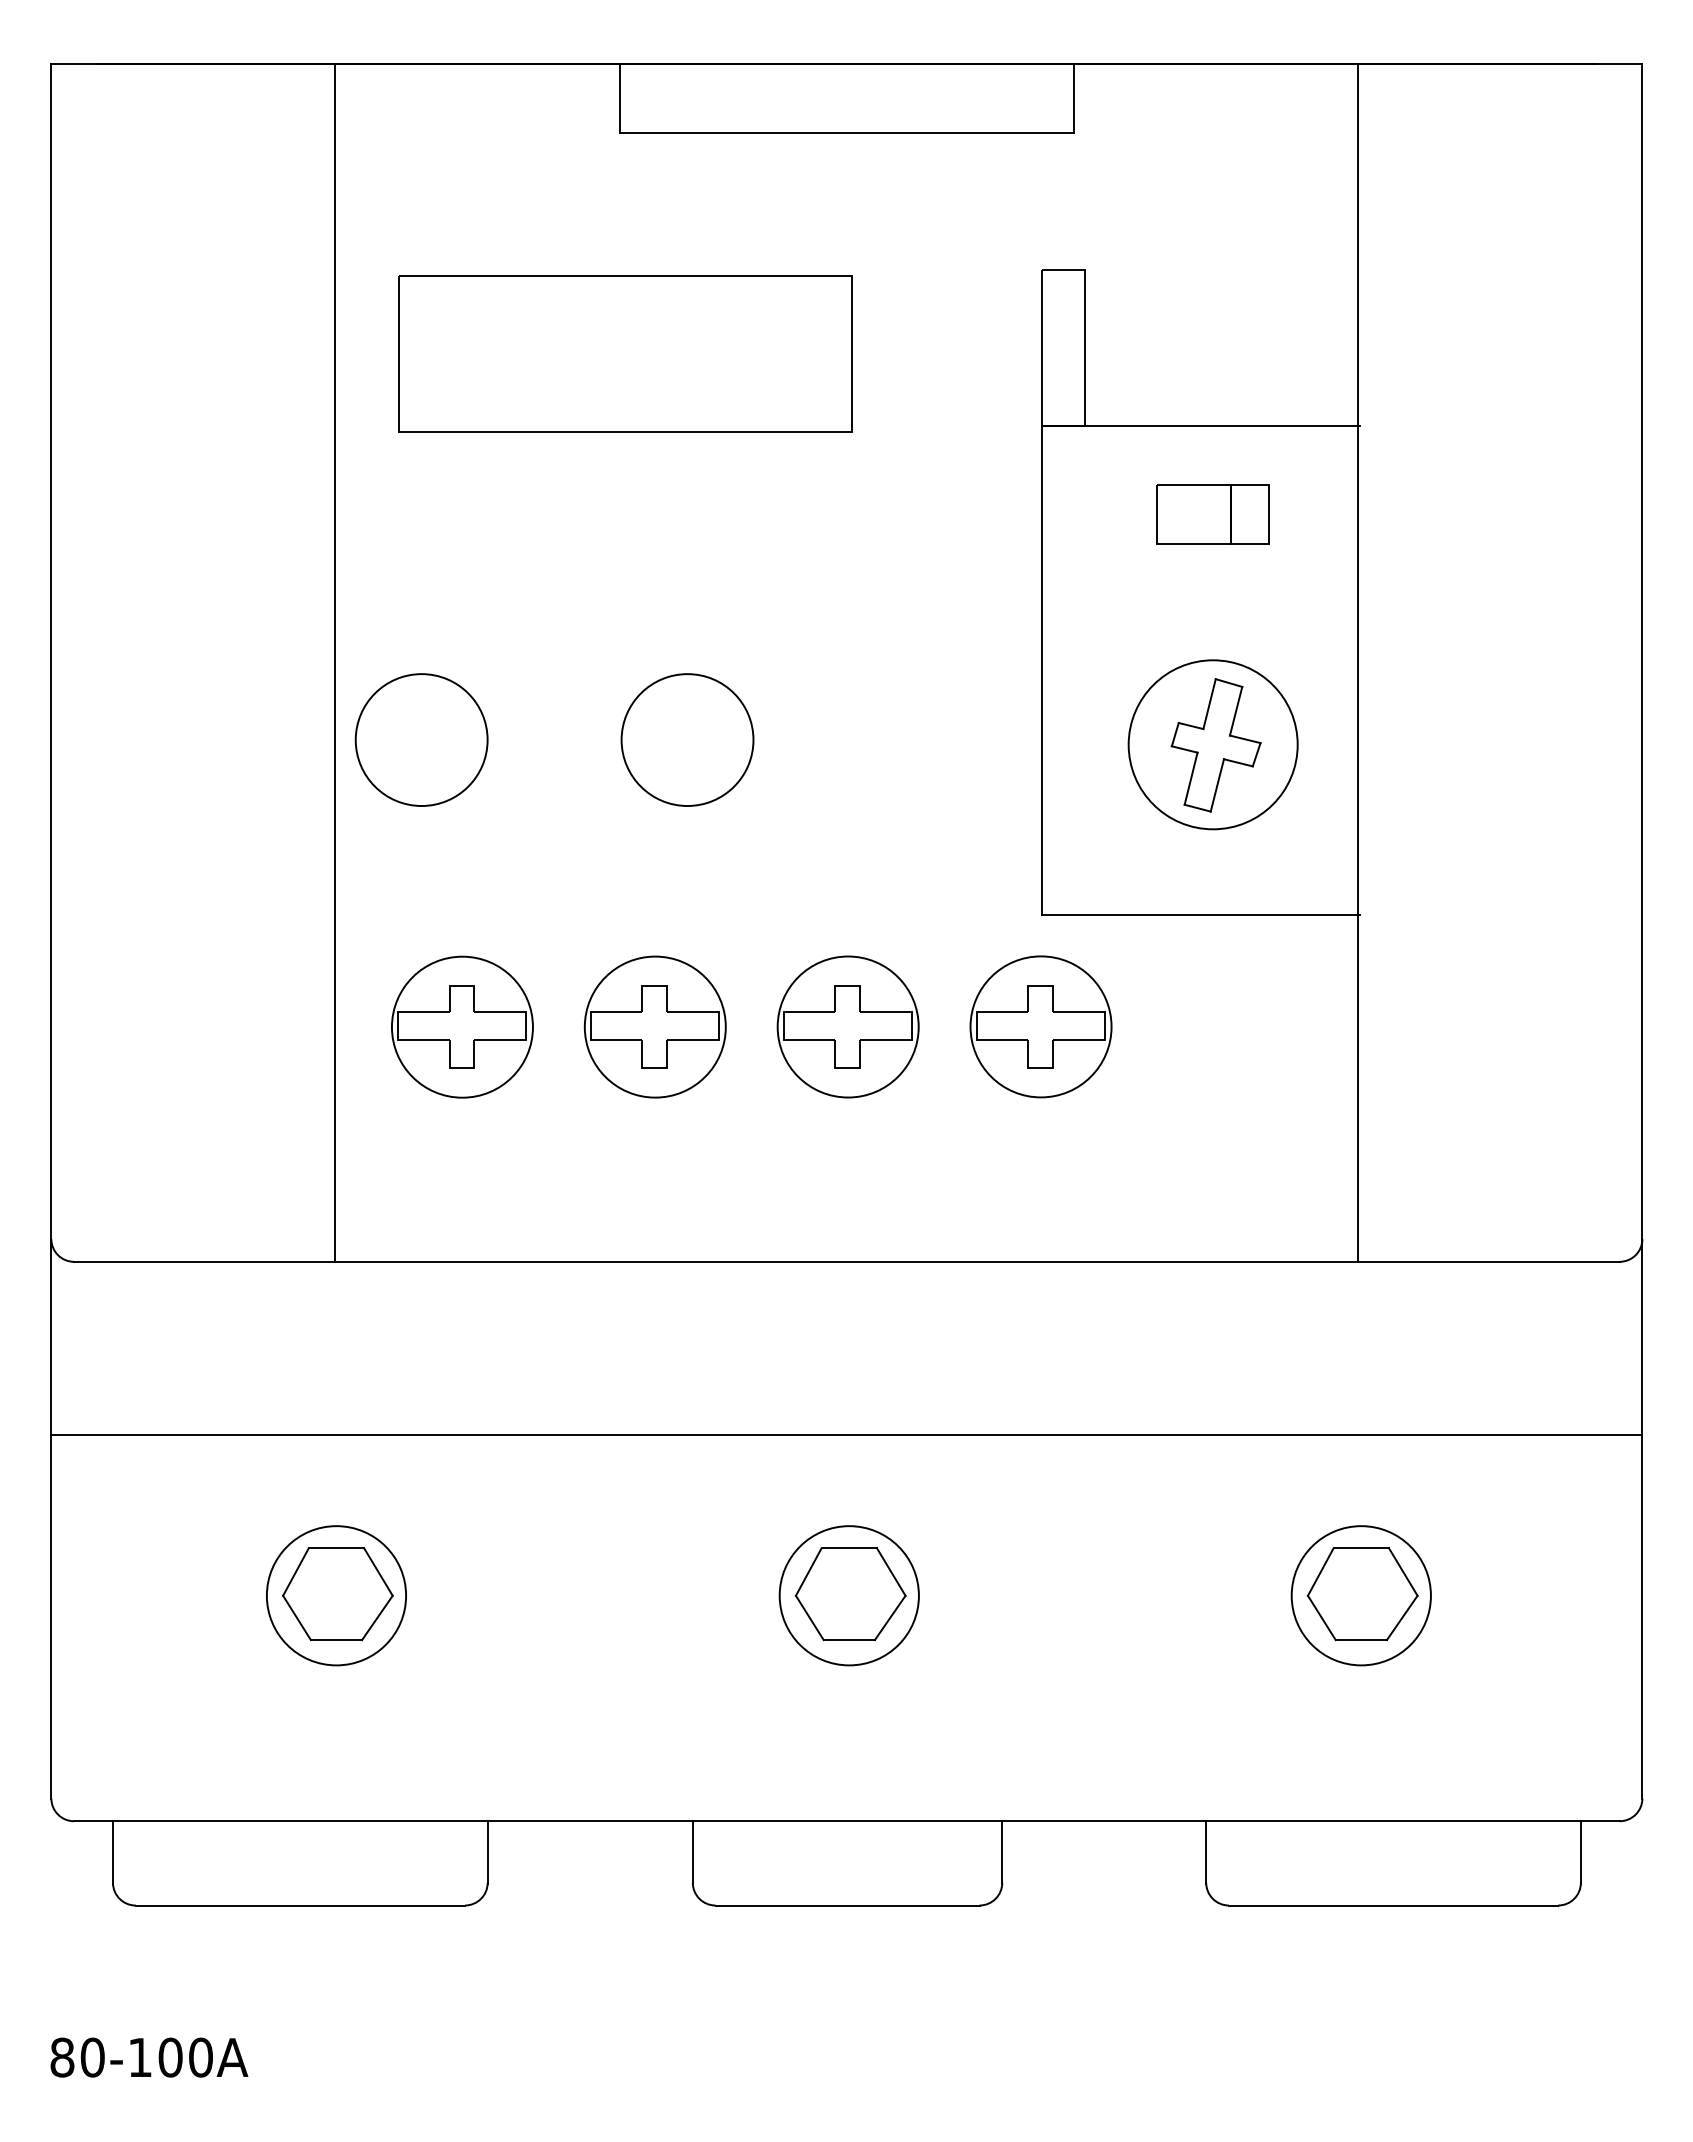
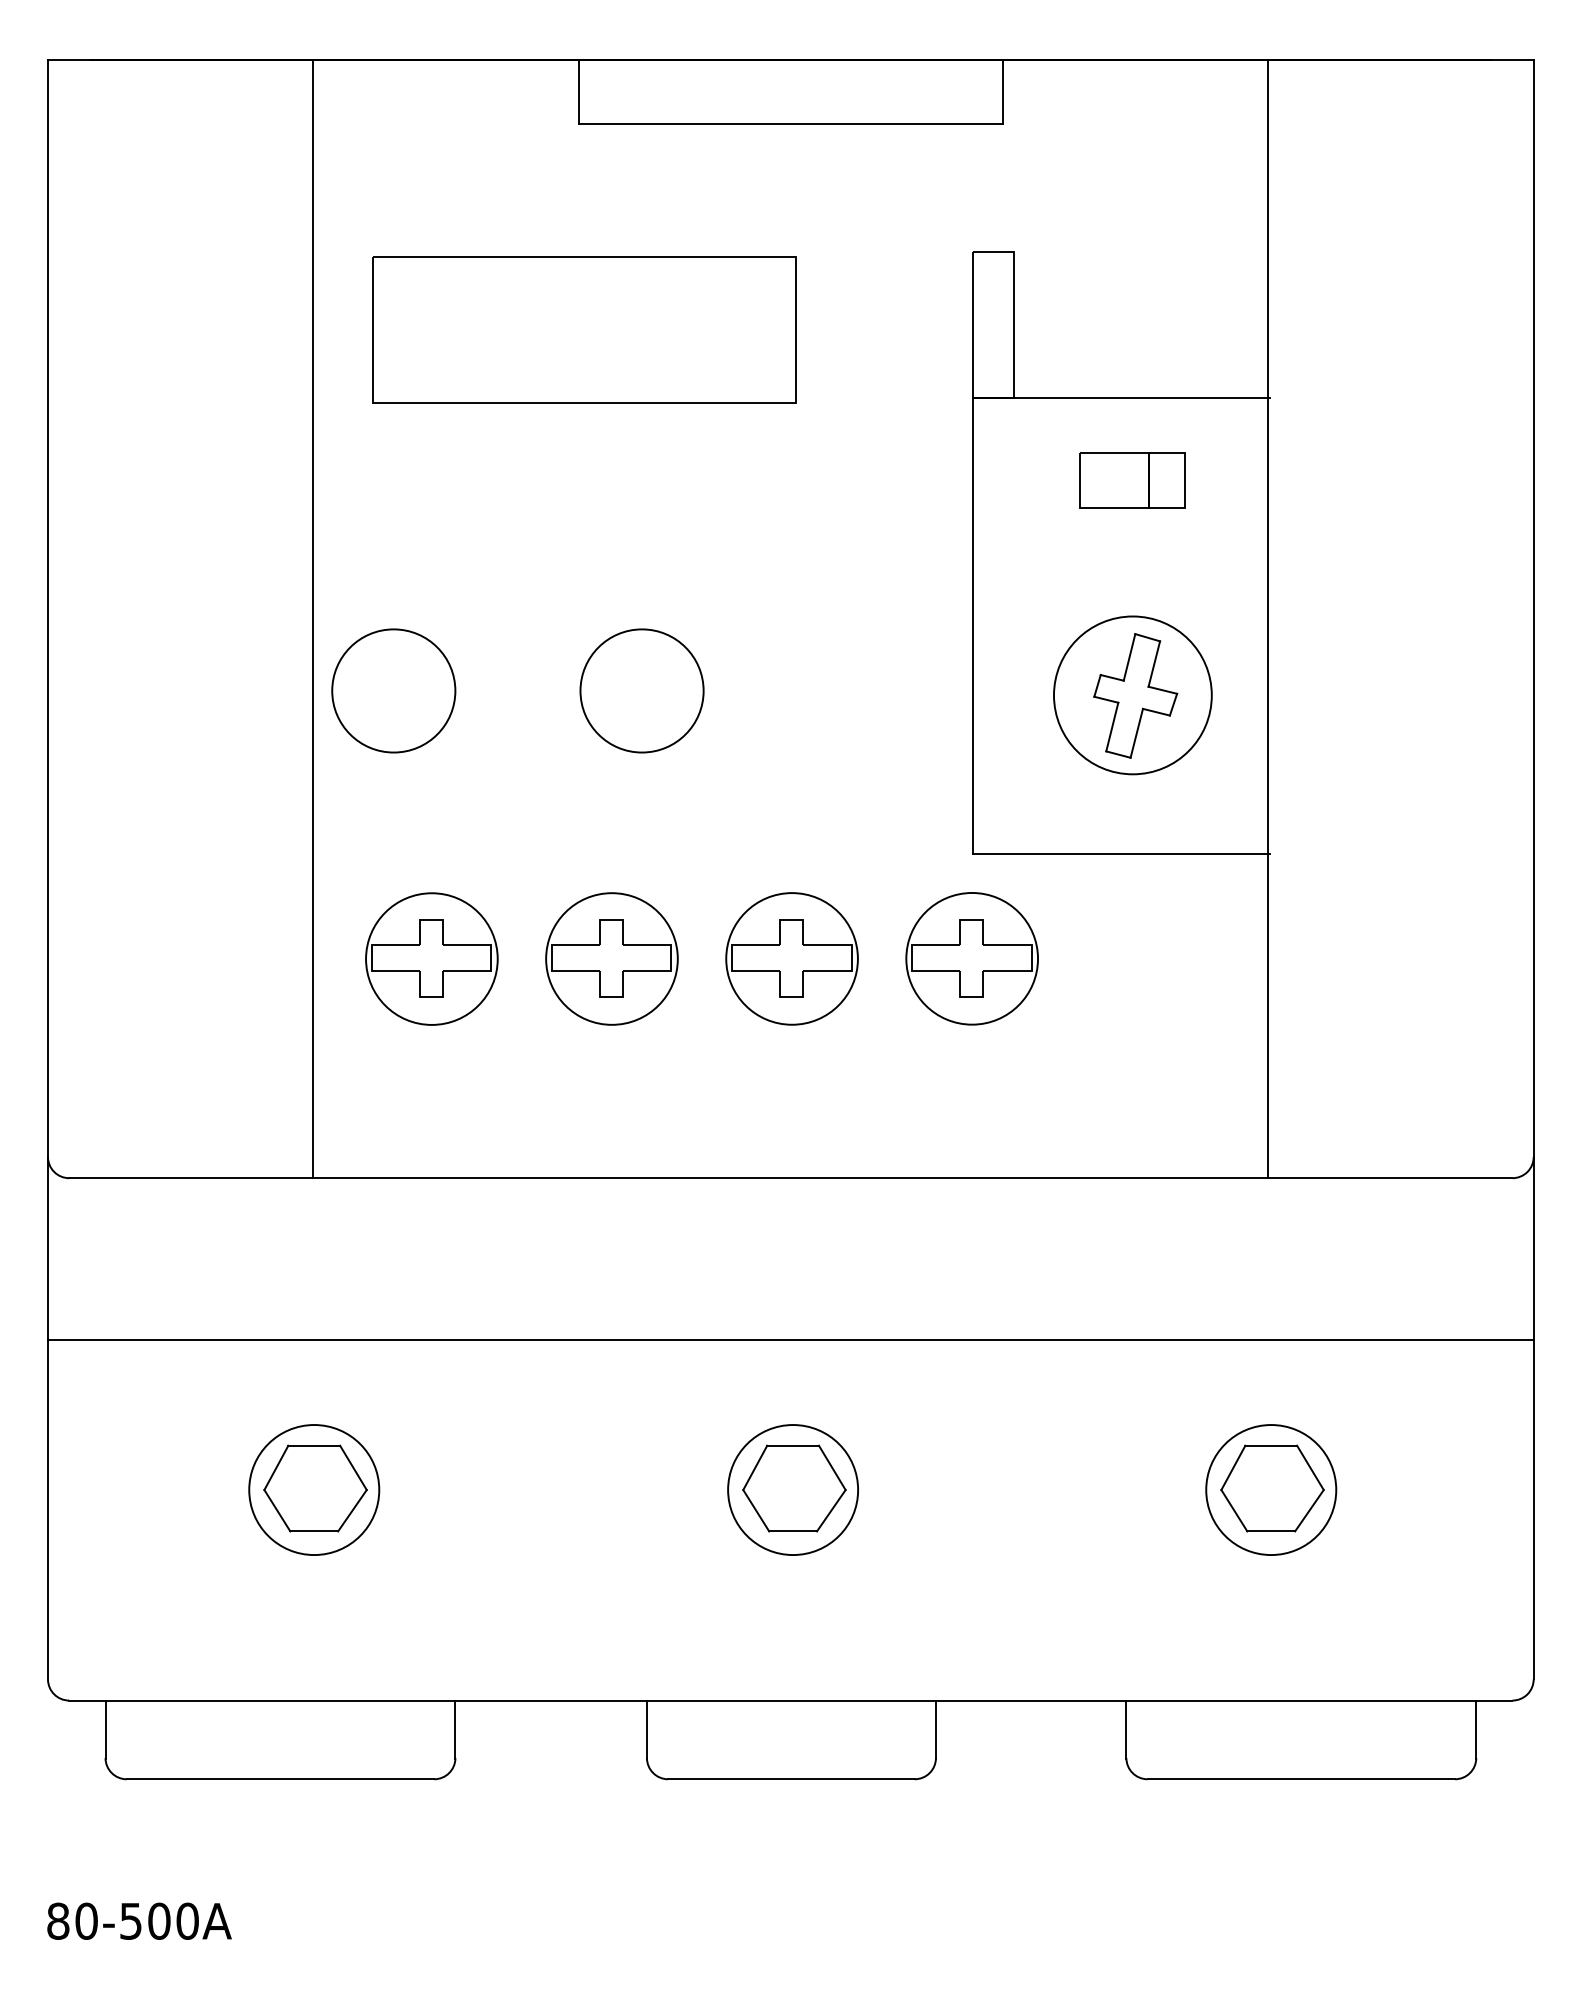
text: (139, 2057) -> (130, 1921), 80-100A -> 80-500A

